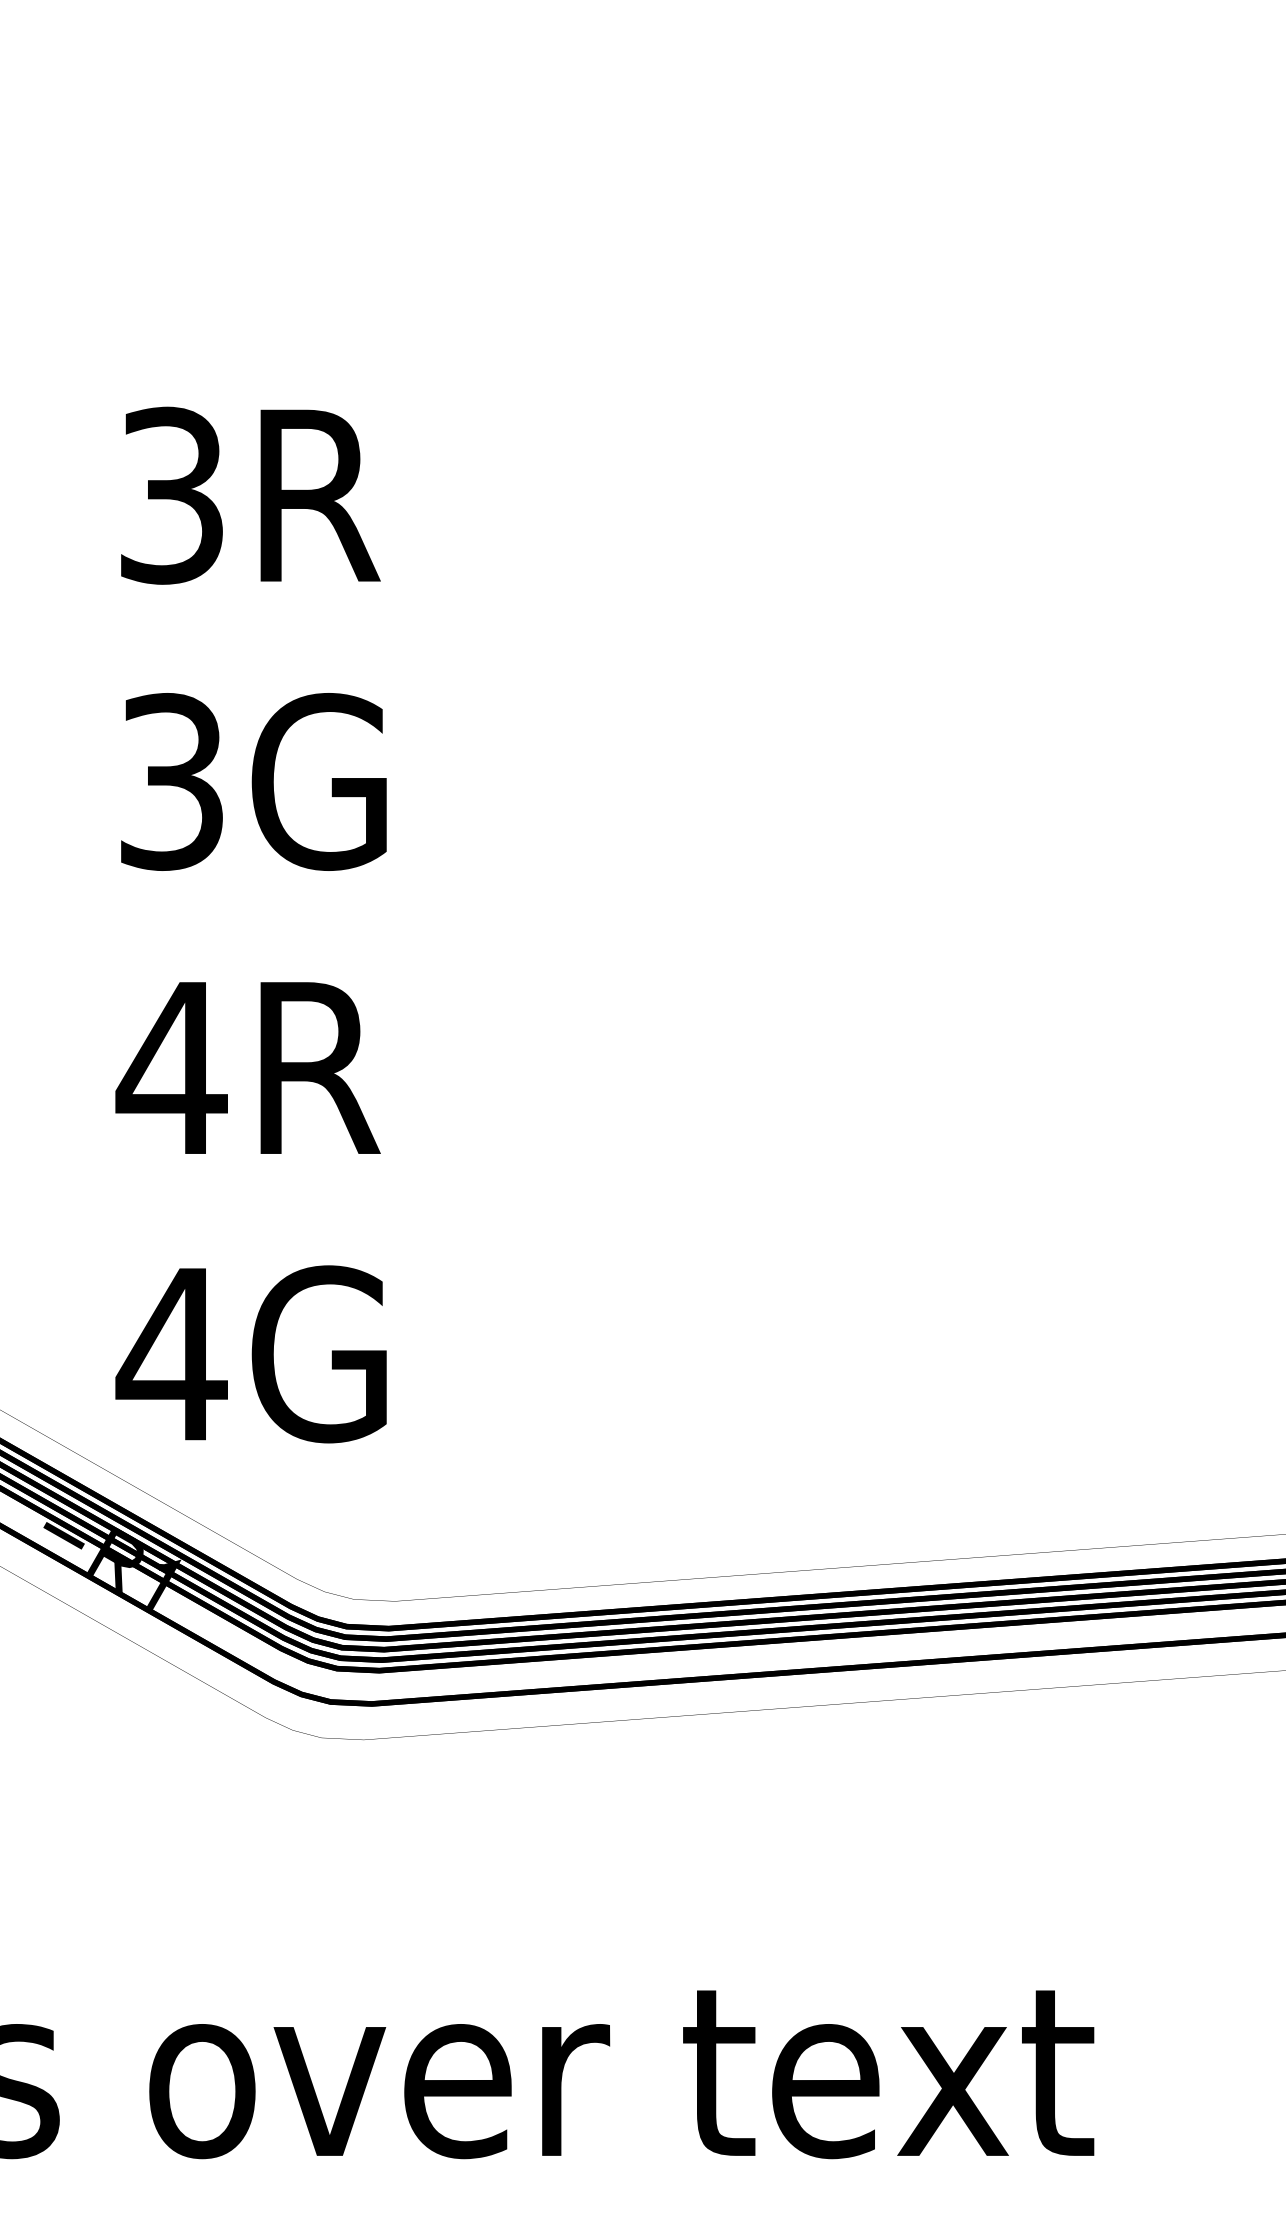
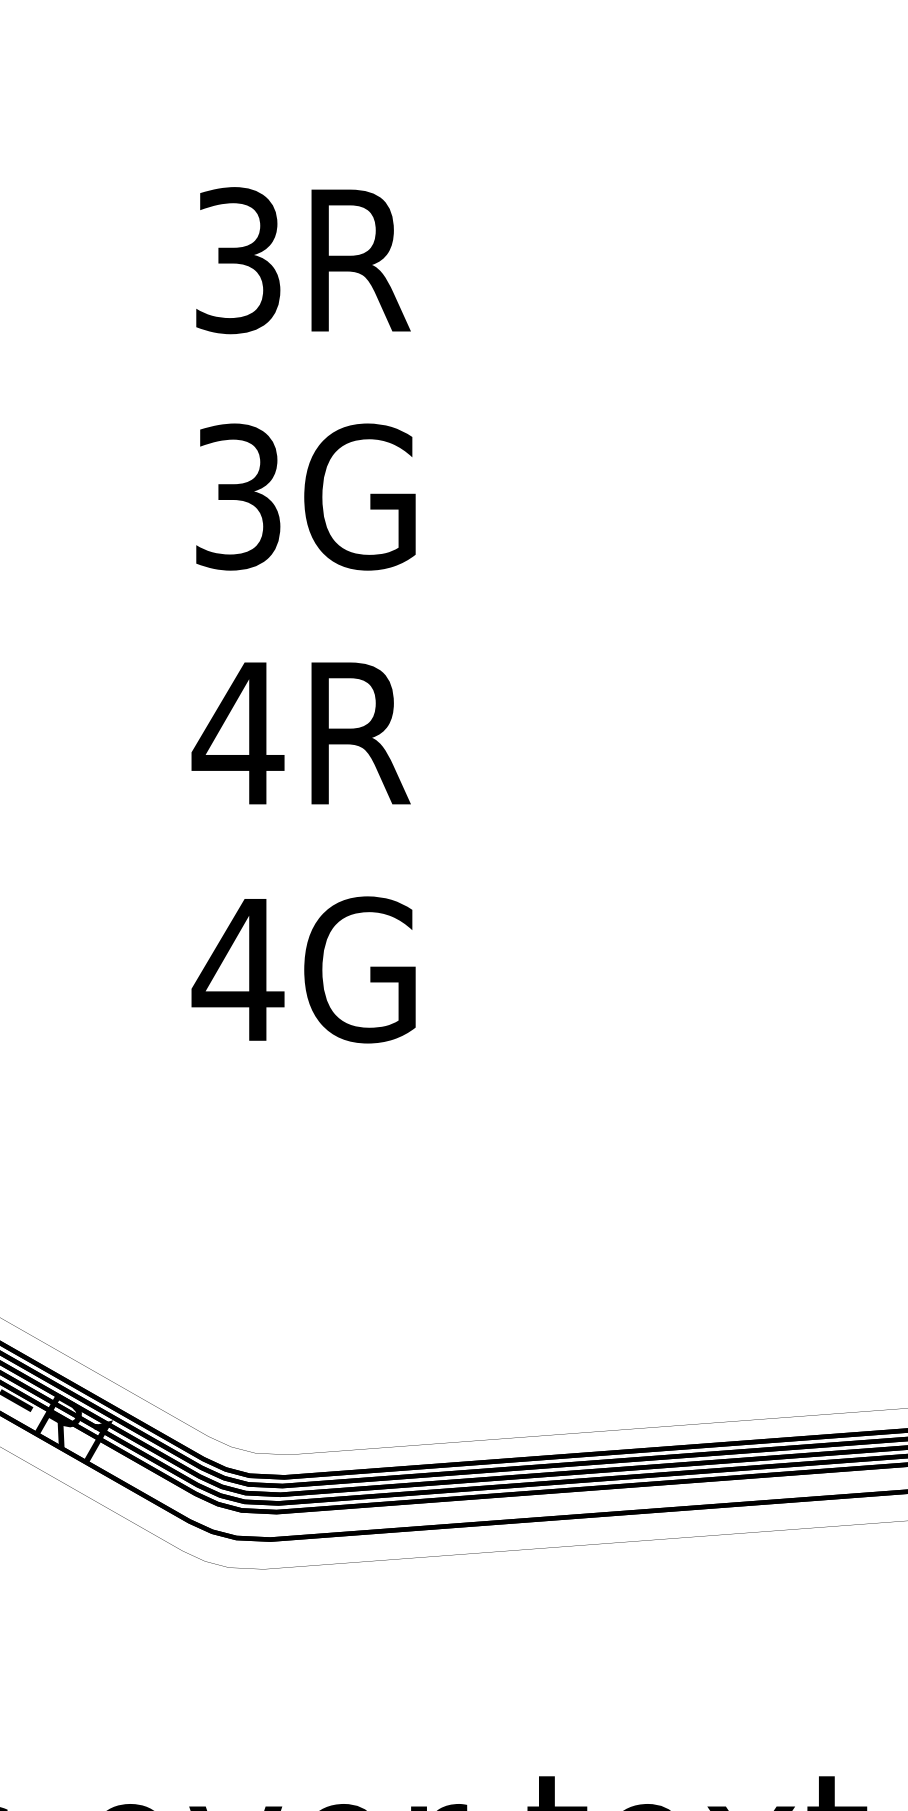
text: (250, 924) -> (303, 614), moved

